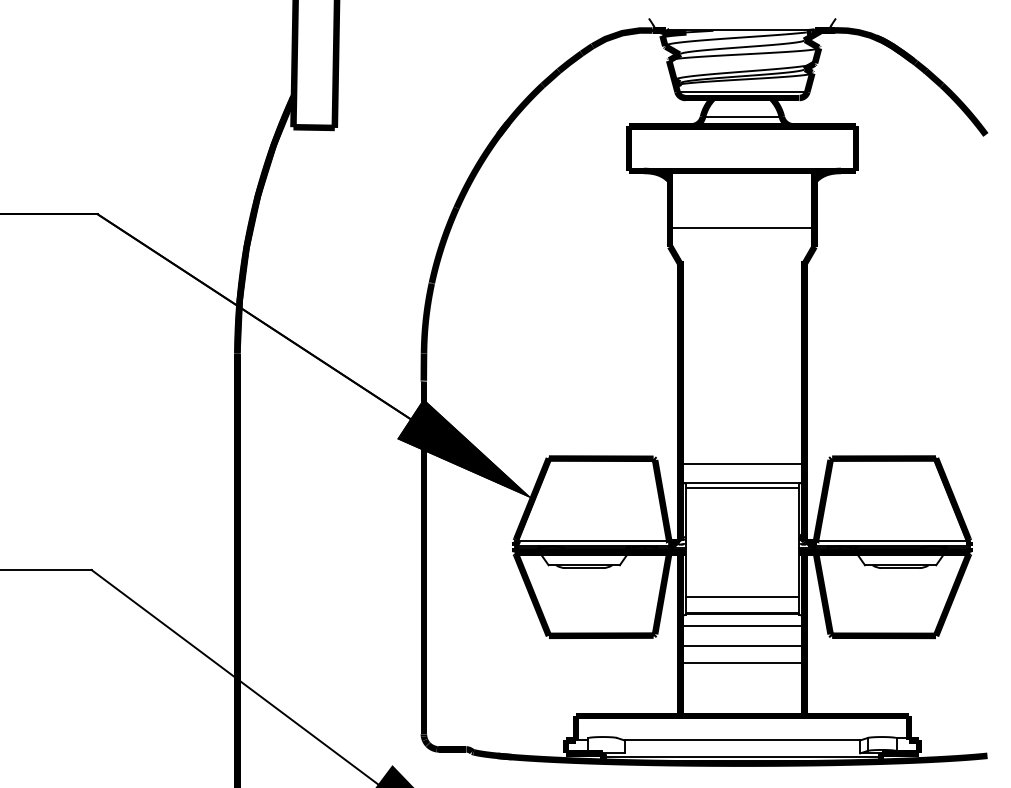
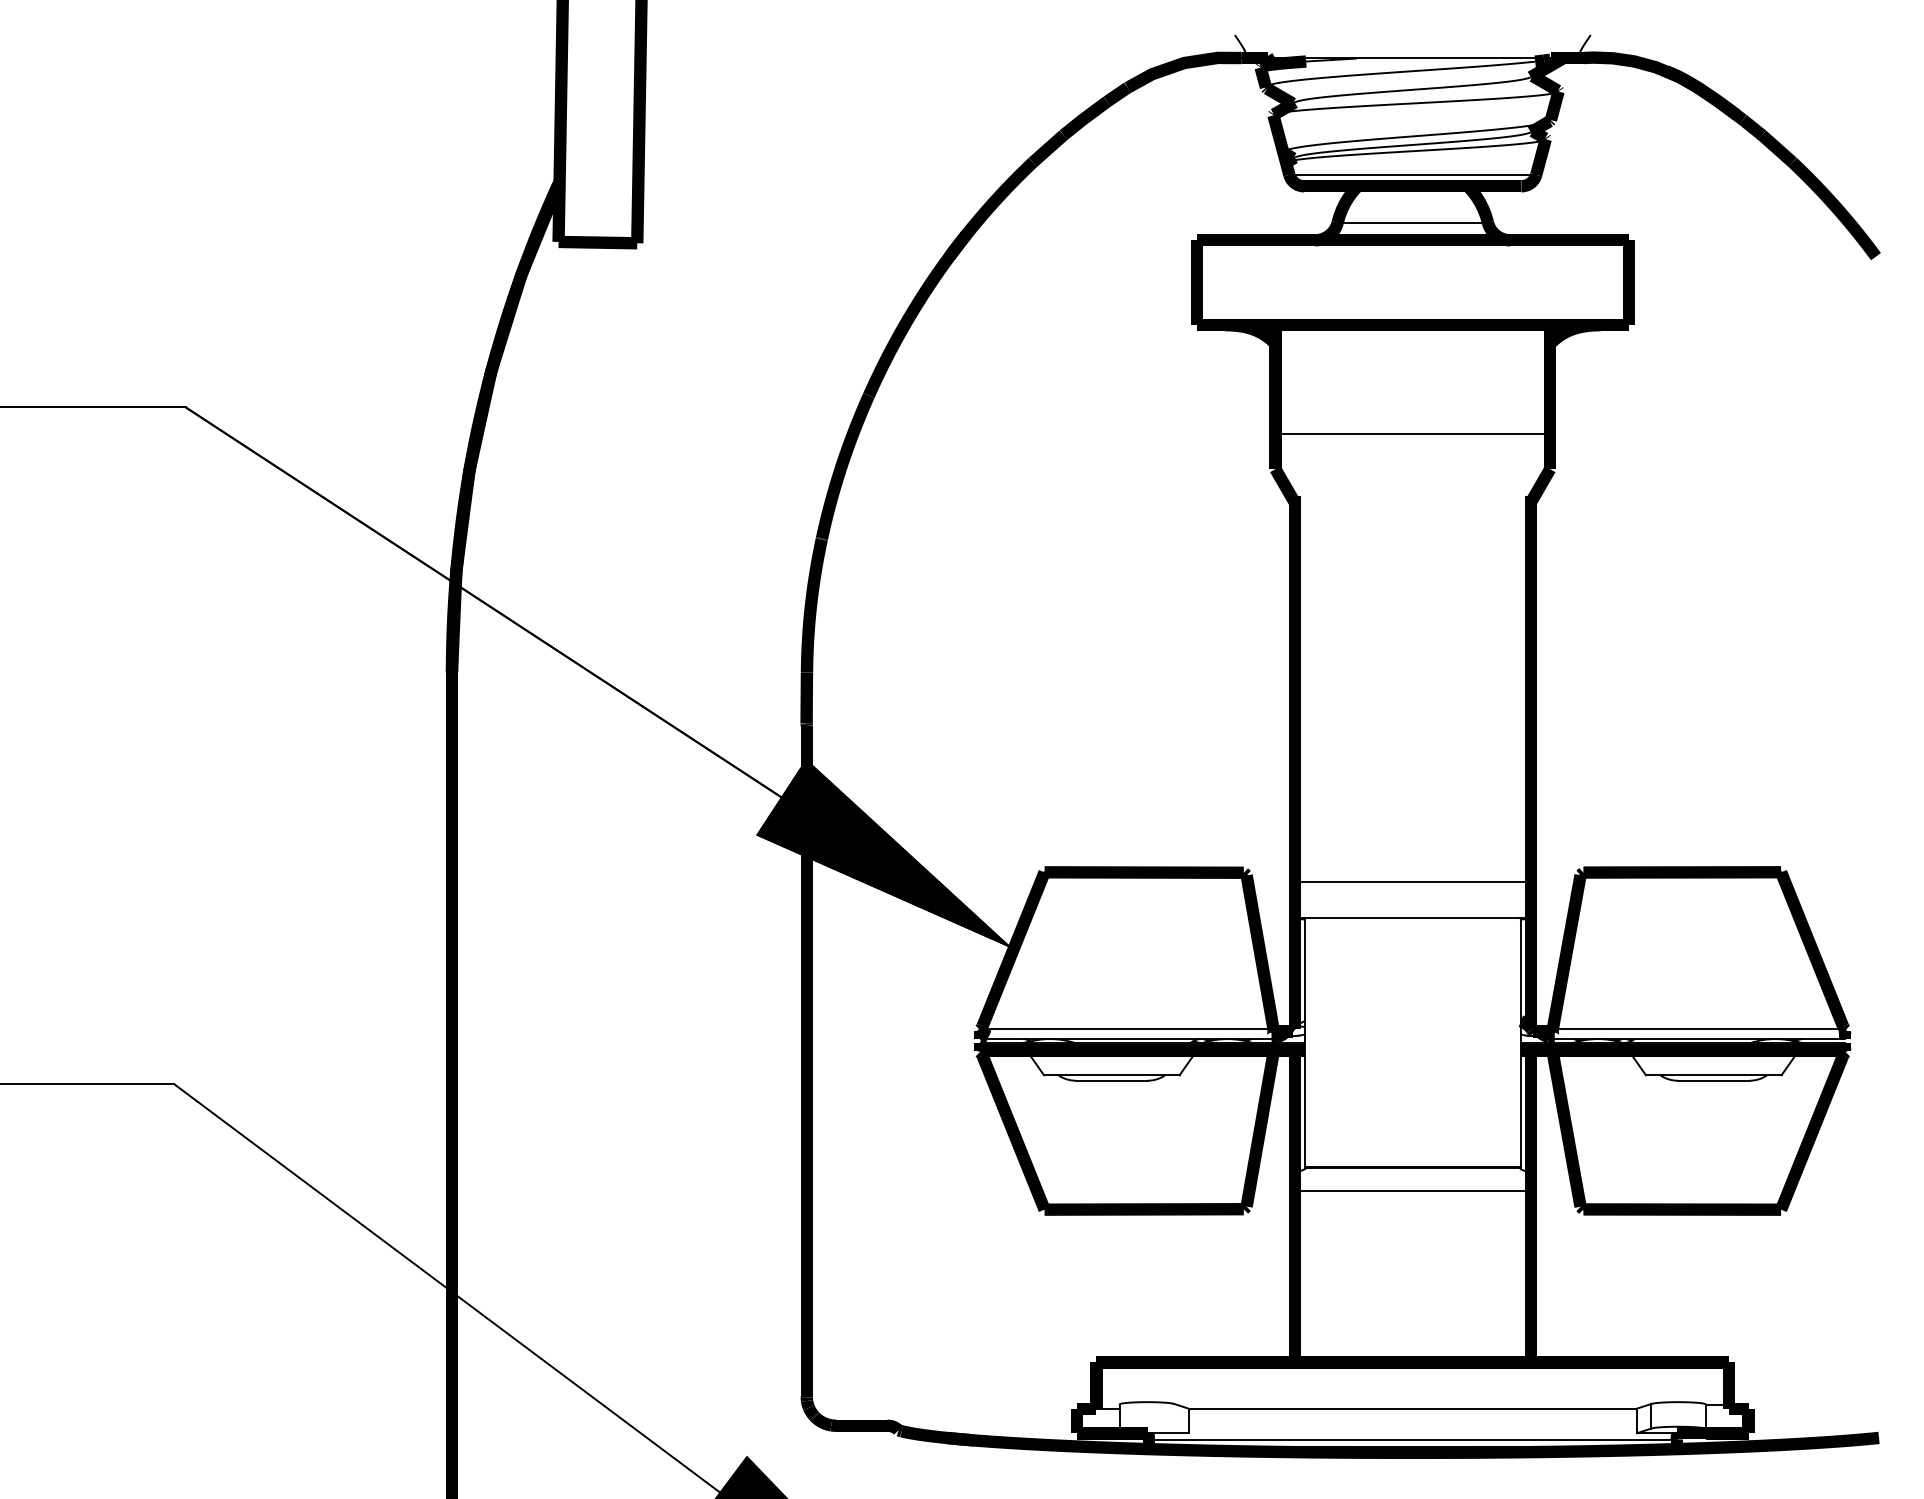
line: (742, 488) -> (1412, 929), removed
line: (742, 597) -> (1412, 1136), removed
line: (742, 646) -> (1412, 1229), removed
line: (742, 662) -> (1412, 1260), removed

